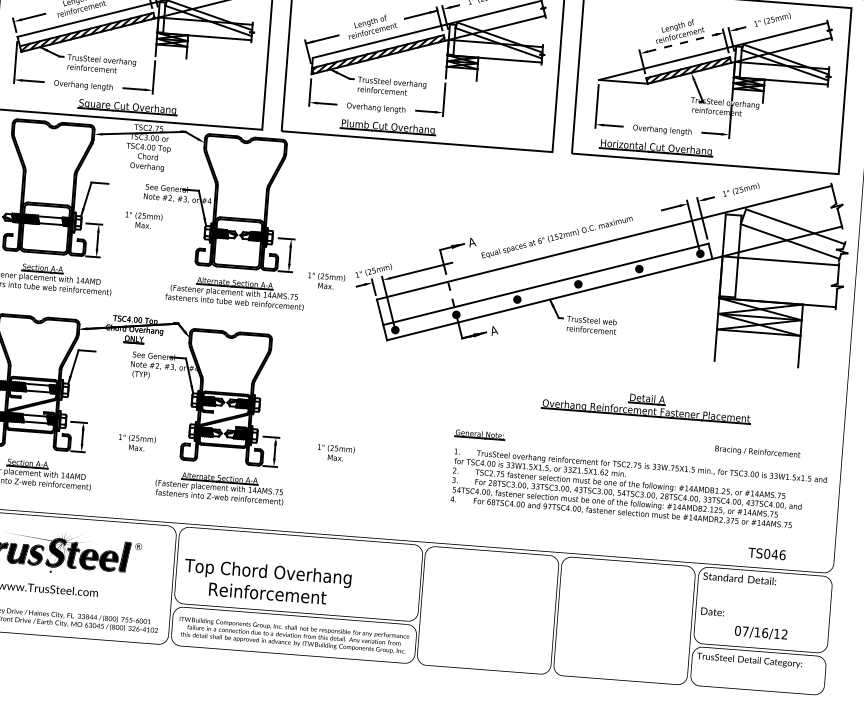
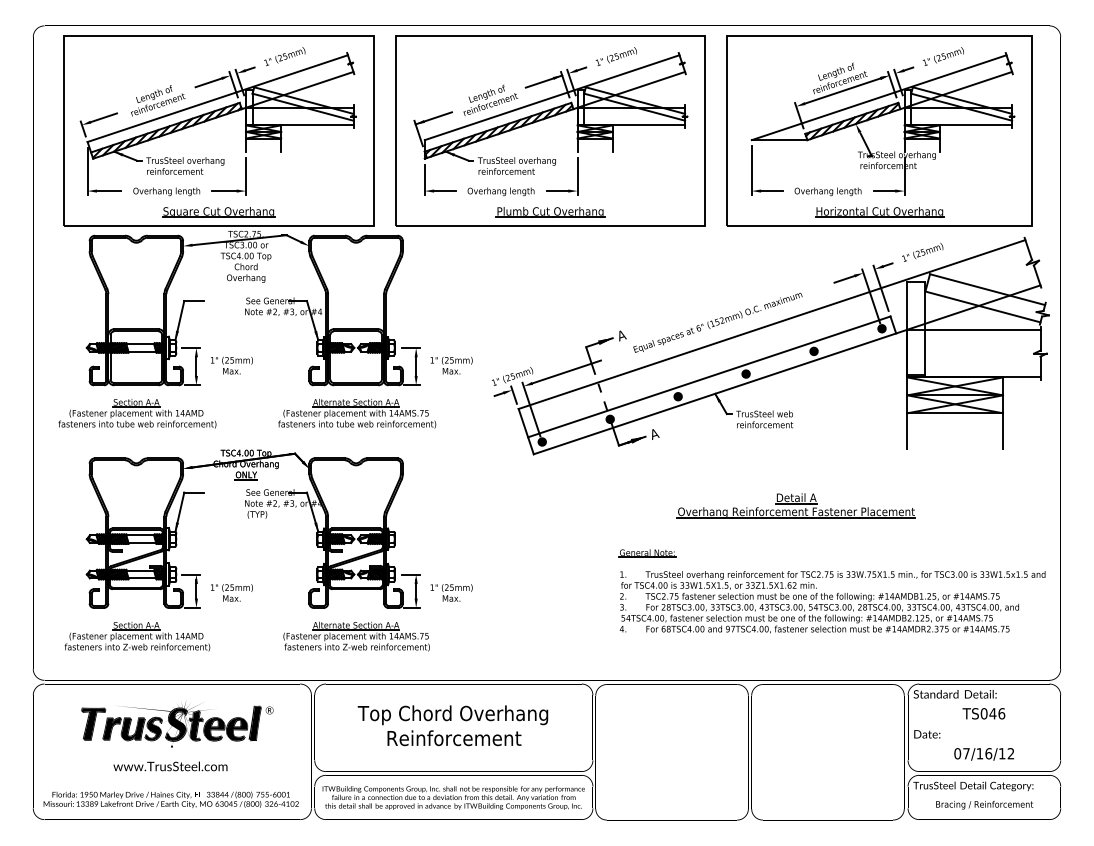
line: (681, 43) -> (842, 91), dashed -> solid
part: (388, 127) -> (550, 212), moved
part: (656, 148) -> (879, 212), moved
text: (143, 220) -> (231, 365), moved
text: (326, 281) -> (451, 365), moved
part: (645, 405) -> (795, 505), moved
text: (136, 442) -> (231, 592), moved
text: (335, 452) -> (451, 592), moved
text: (757, 452) -> (984, 805), moved
text: (766, 553) -> (983, 713), moved
text: (266, 582) -> (452, 725), moved

